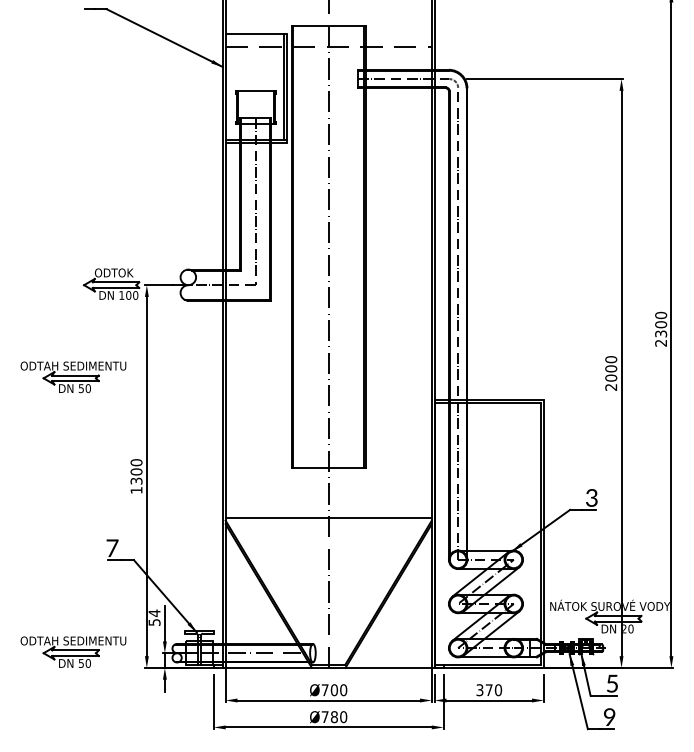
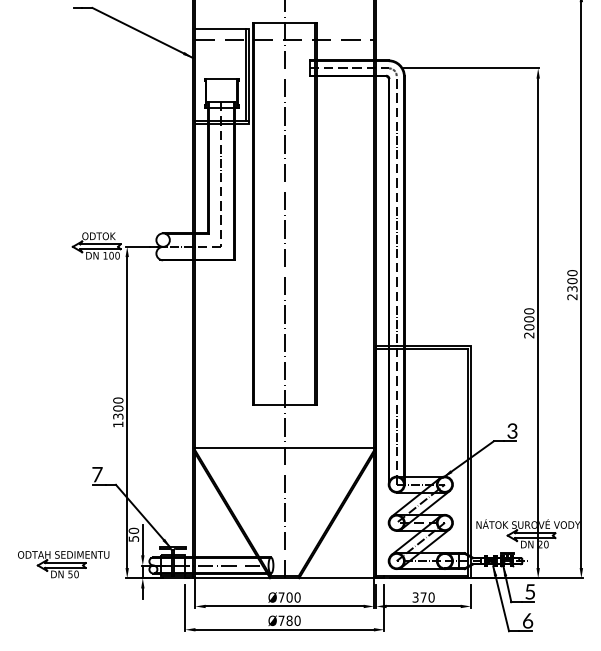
part: (73, 377) -> (63, 326), removed
text: (154, 612) -> (133, 530), 54 -> 50
text: (610, 716) -> (528, 620), 9 -> 6

